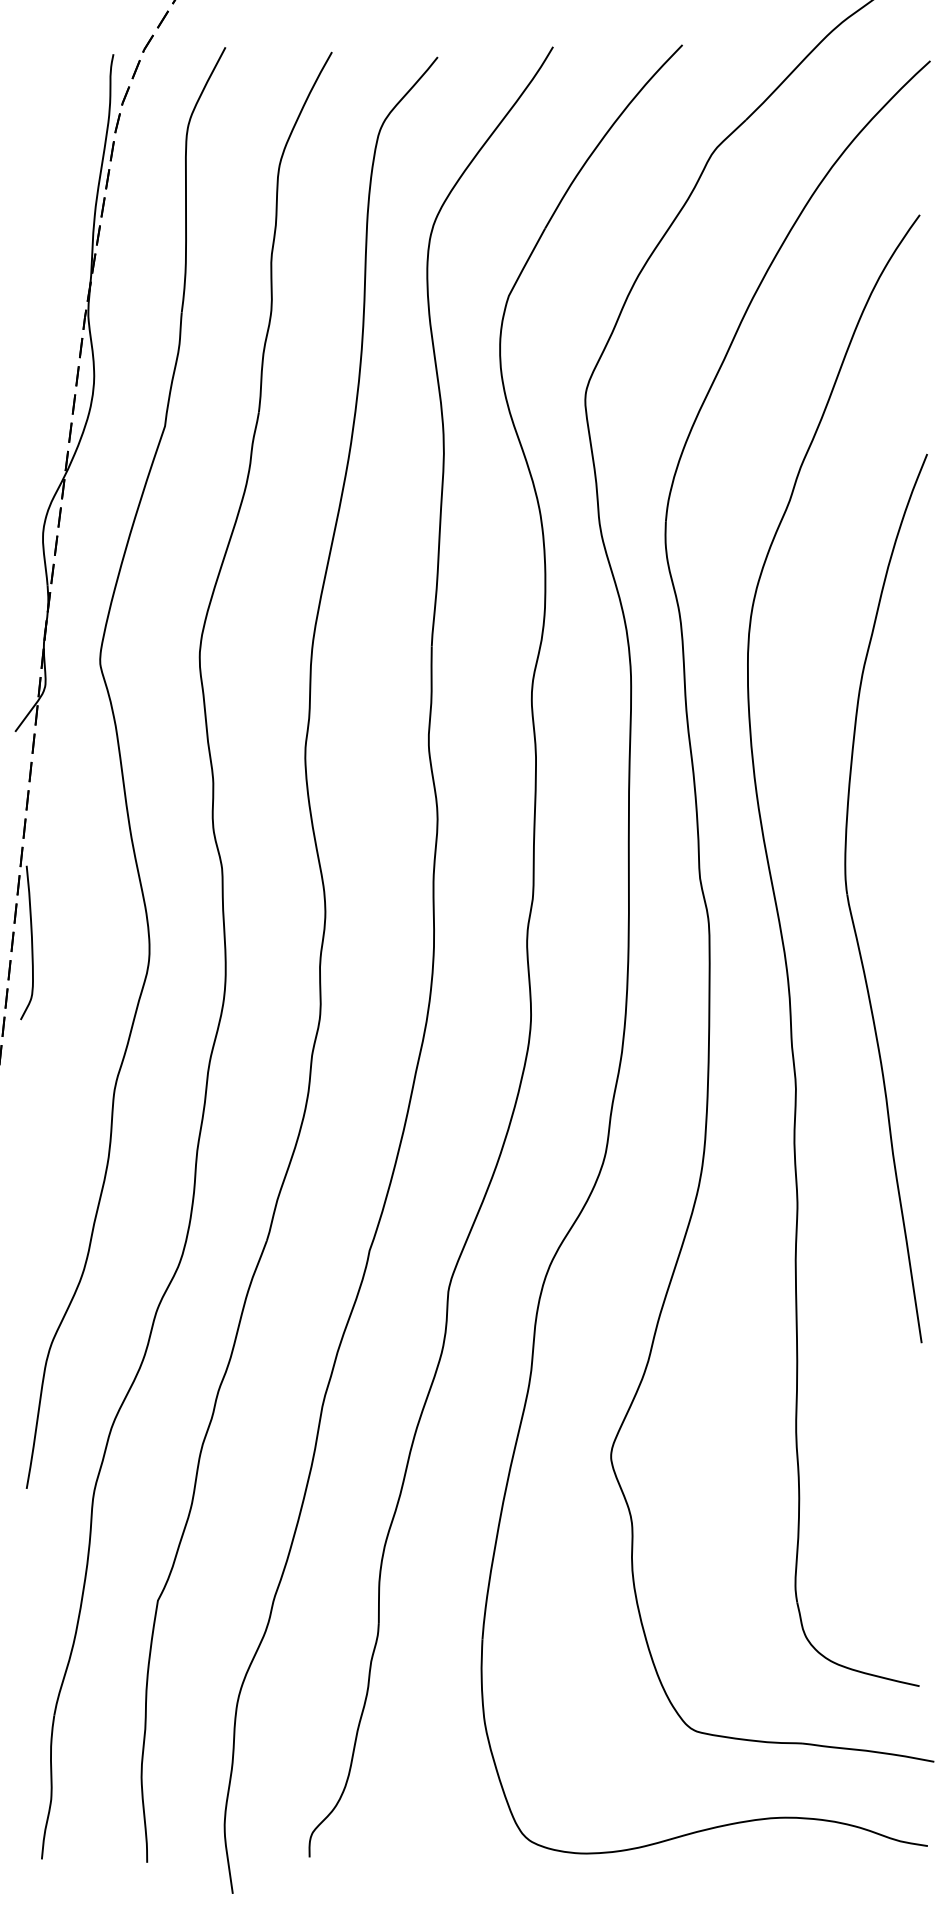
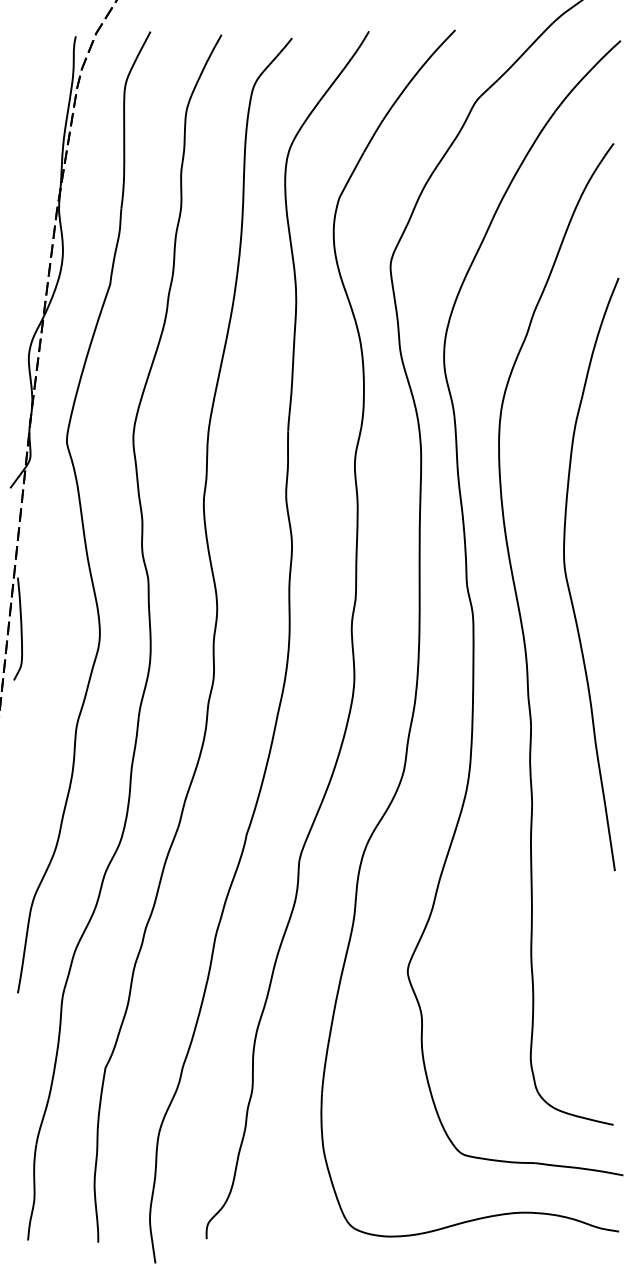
part: (851, 909) -> (568, 581), moved

